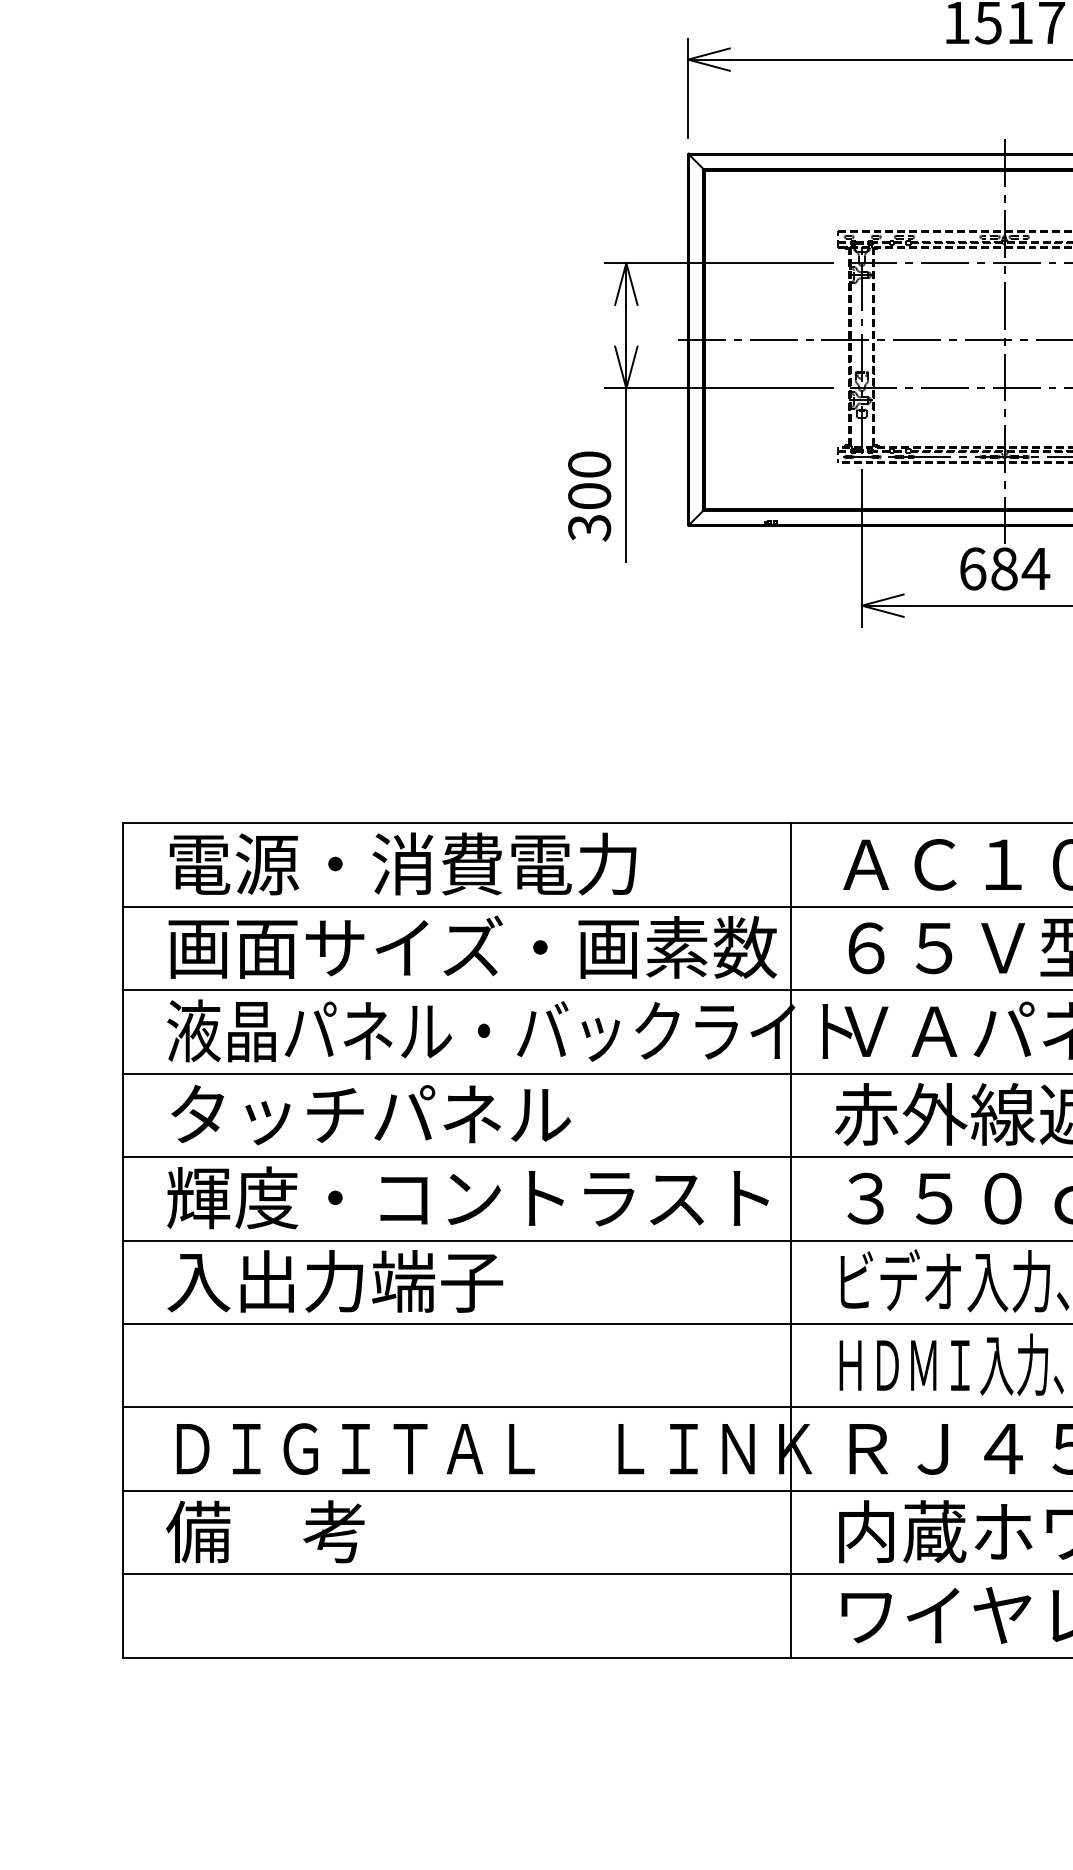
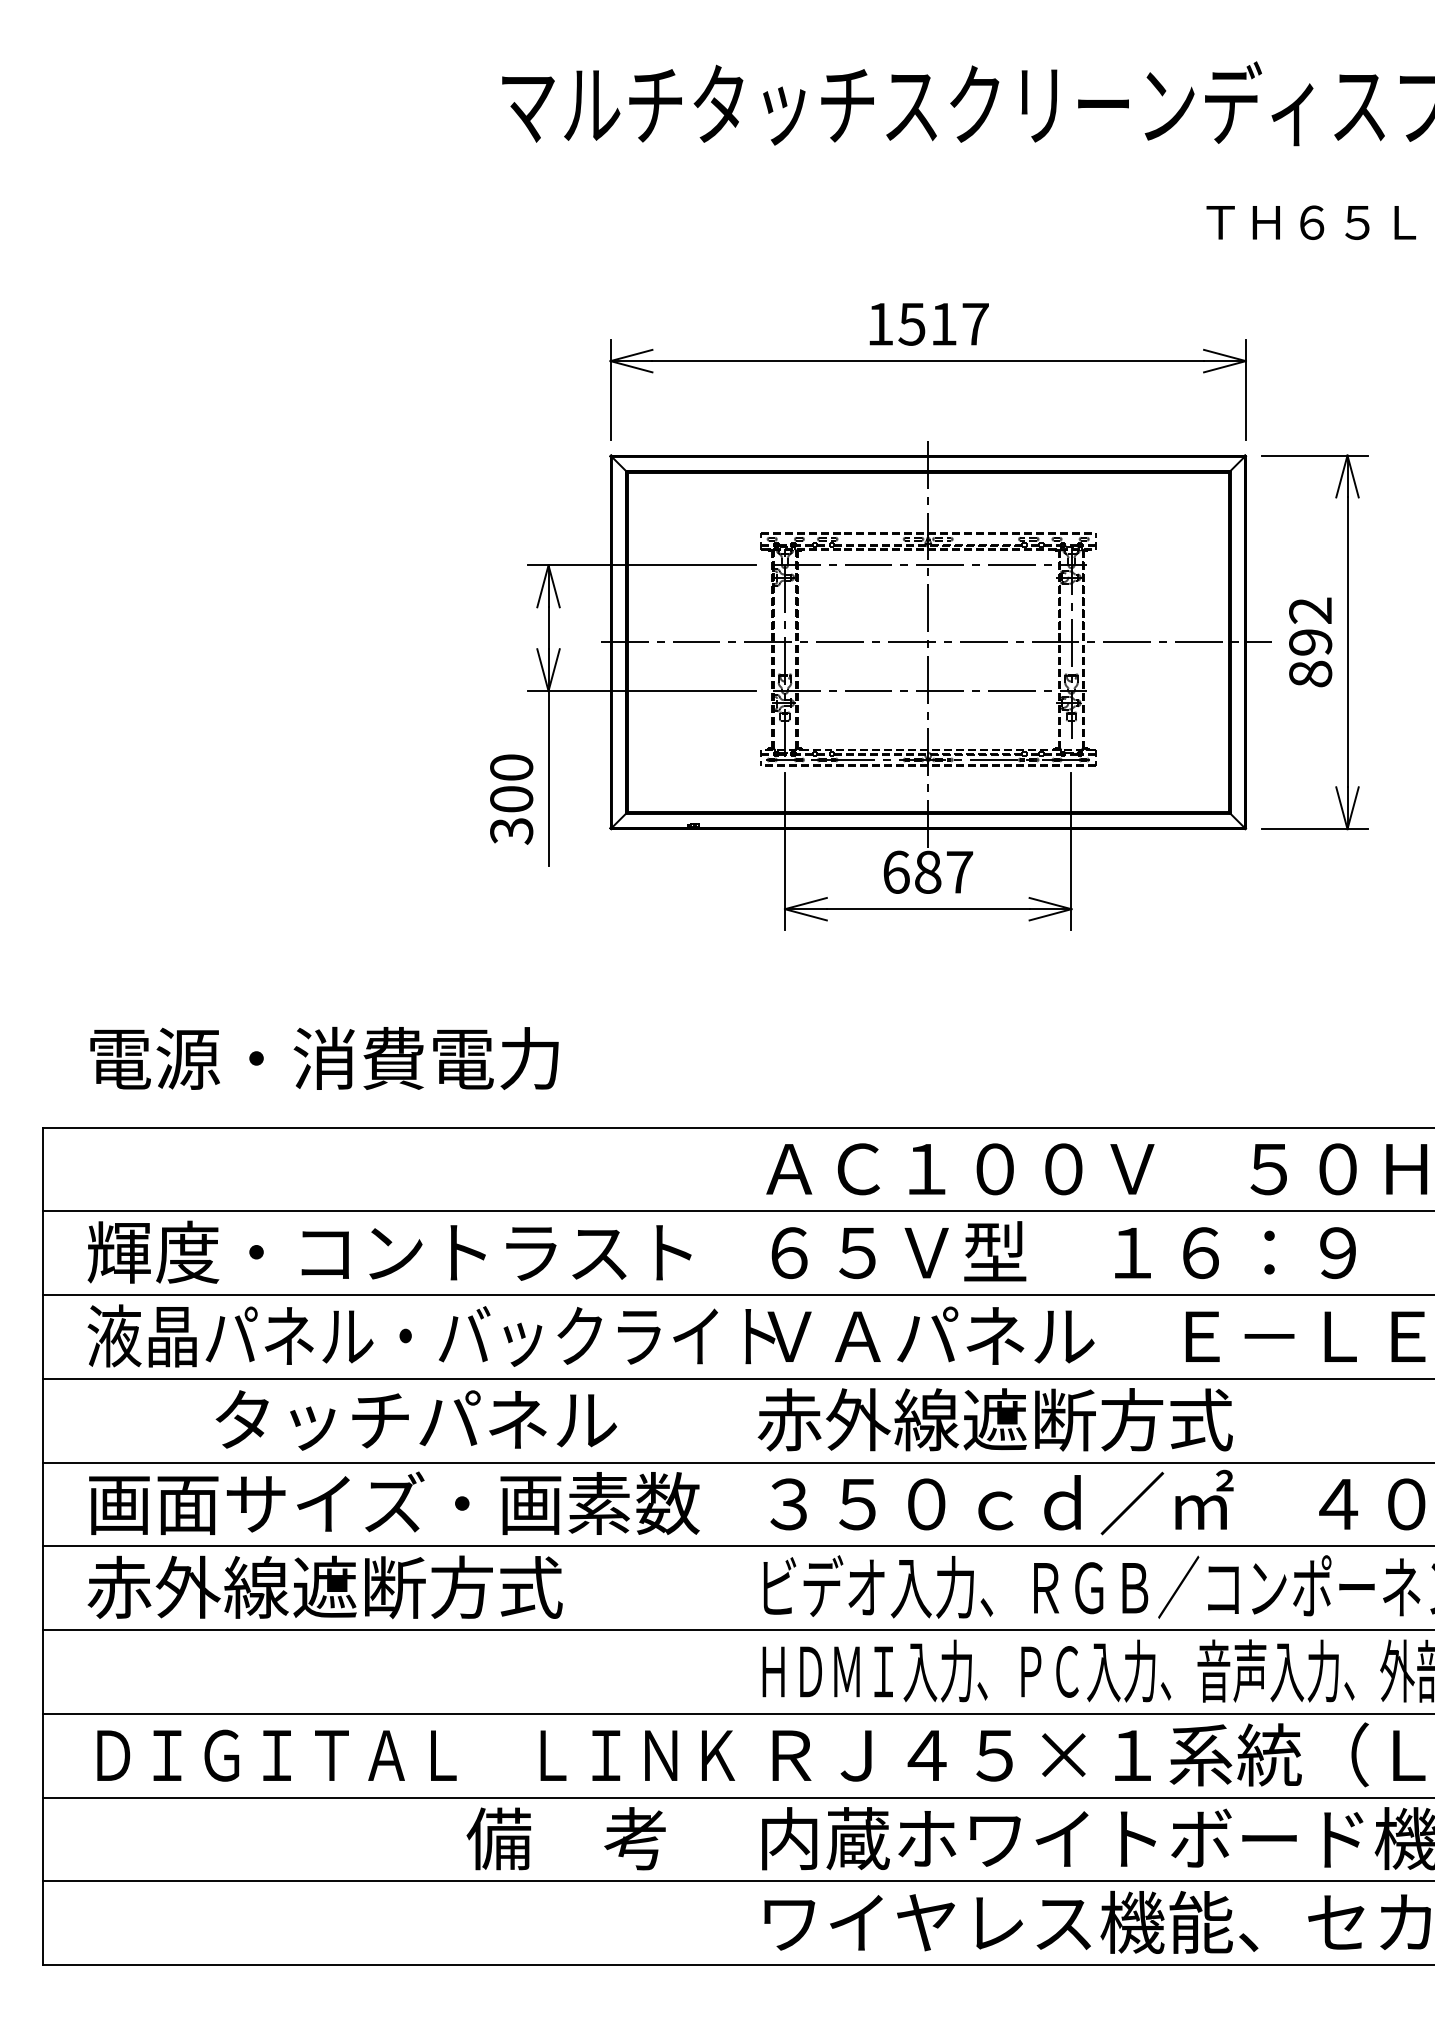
text: (1035, 569) -> (959, 872), 684 -> 687
text: (403, 863) -> (324, 1057), moved
text: (471, 946) -> (393, 1251), 画面サイズ・画素数 -> 輝度・コントラスト
text: (370, 1115) -> (415, 1420), moved
text: (471, 1197) -> (393, 1503), 輝度・コントラスト -> 画面サイズ・画素数
line: (790, 1240) -> (713, 1546), removed
text: (403, 1281) -> (324, 1587), 入出力端子 -> 赤外線遮断方式
text: (264, 1531) -> (565, 1838), moved

